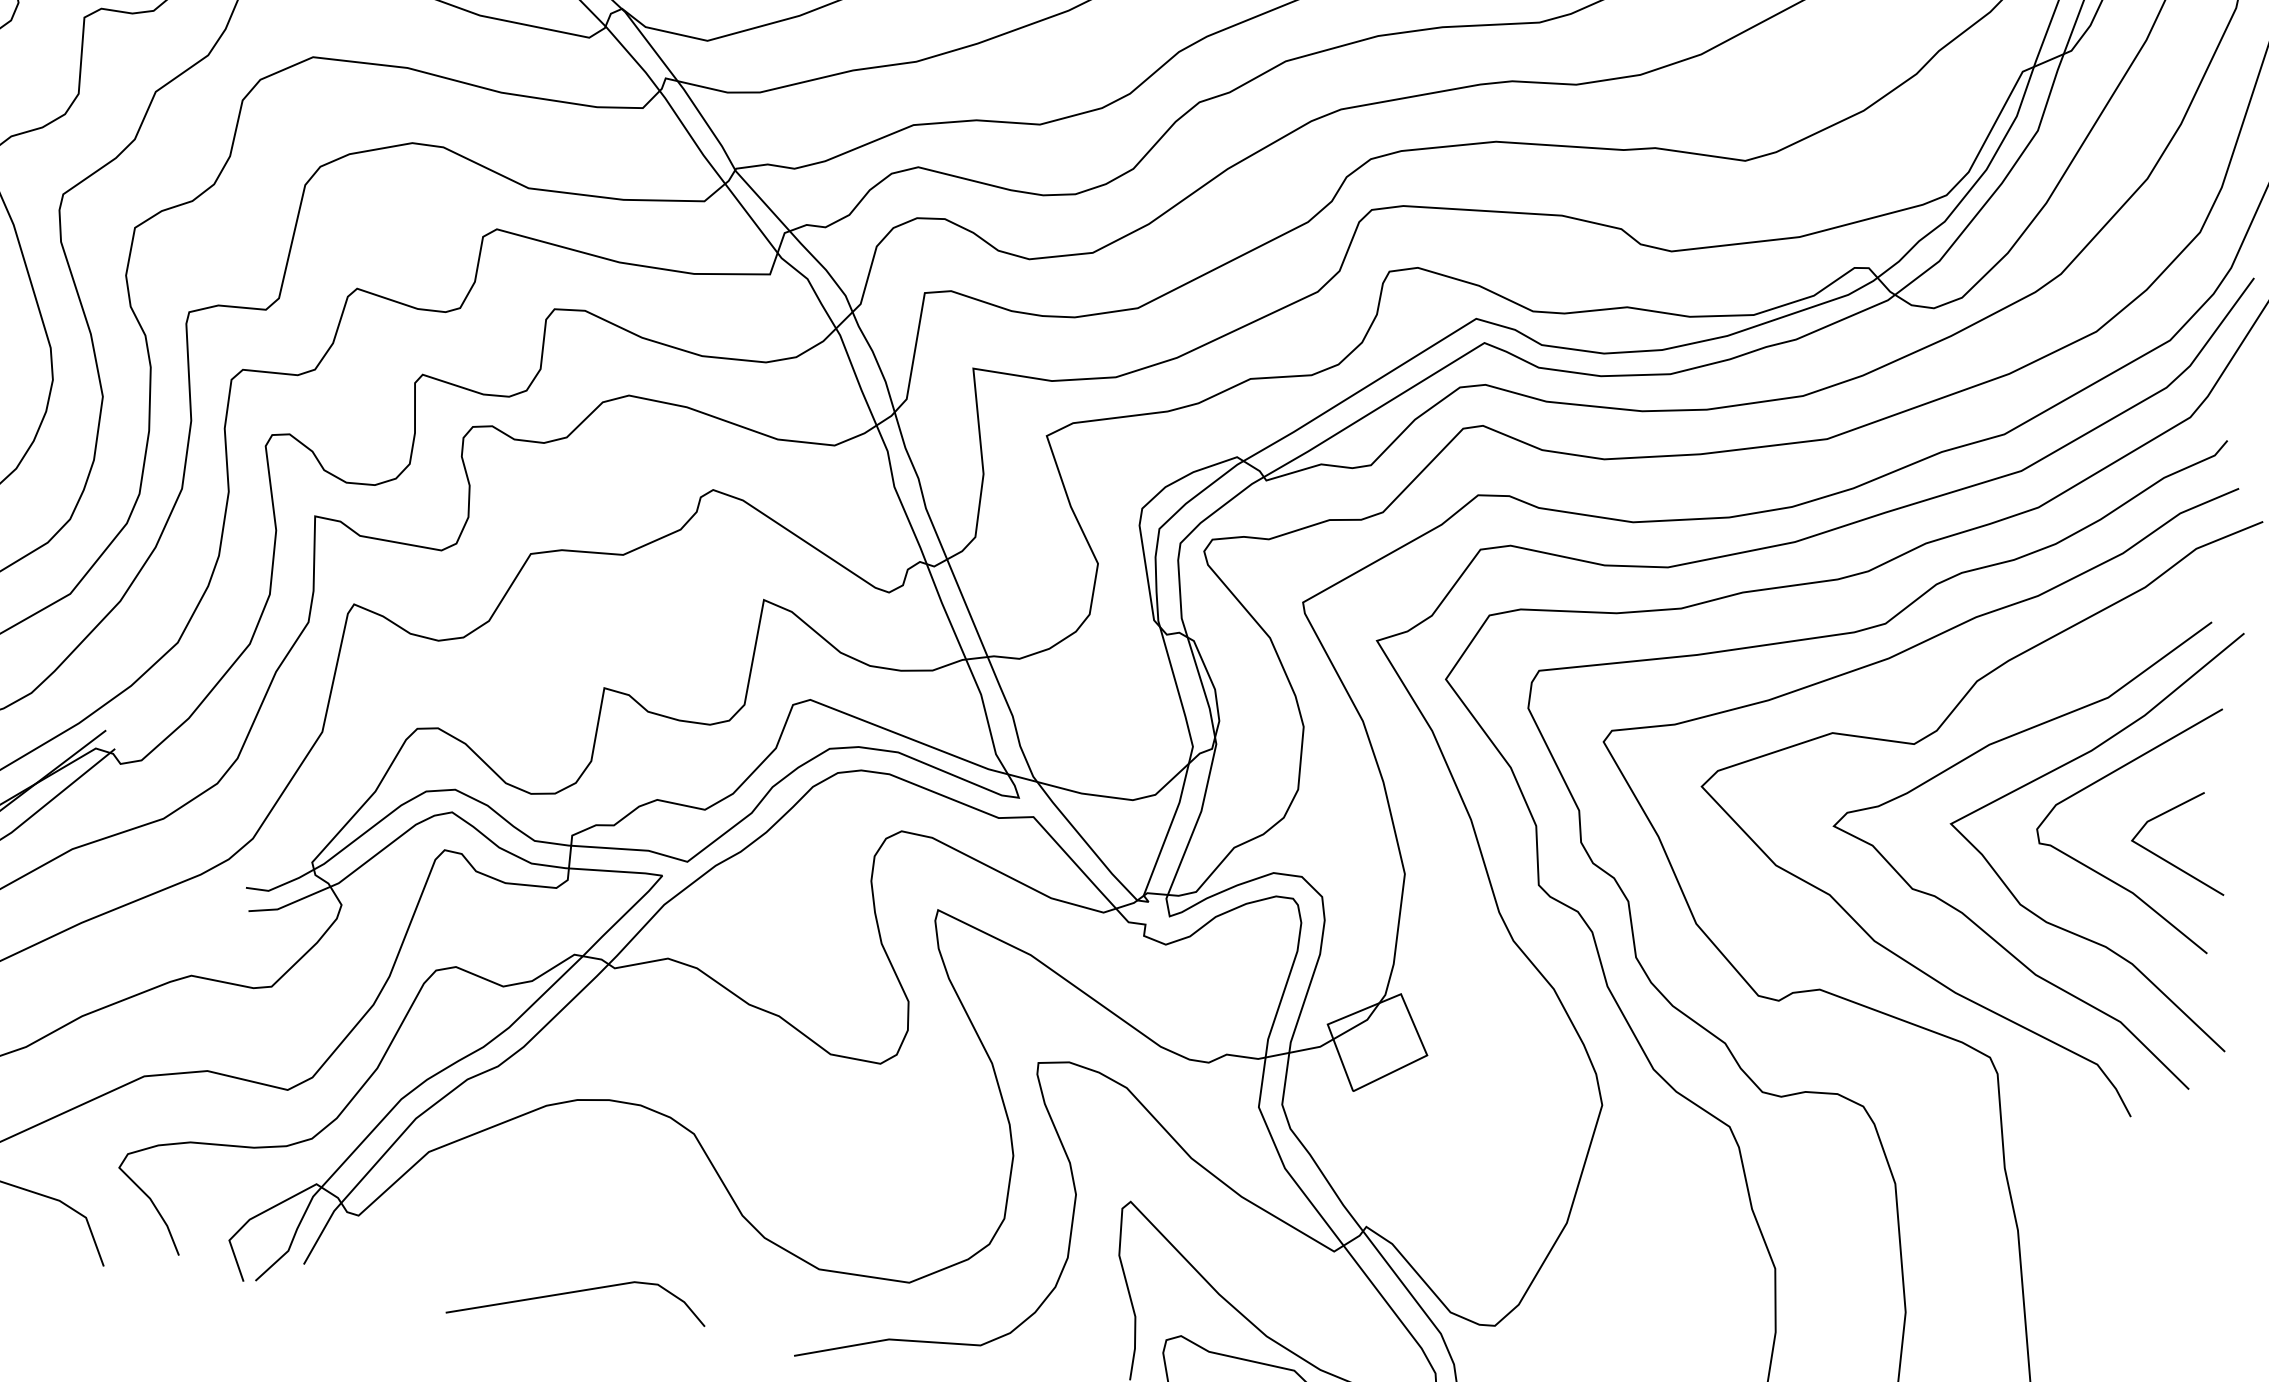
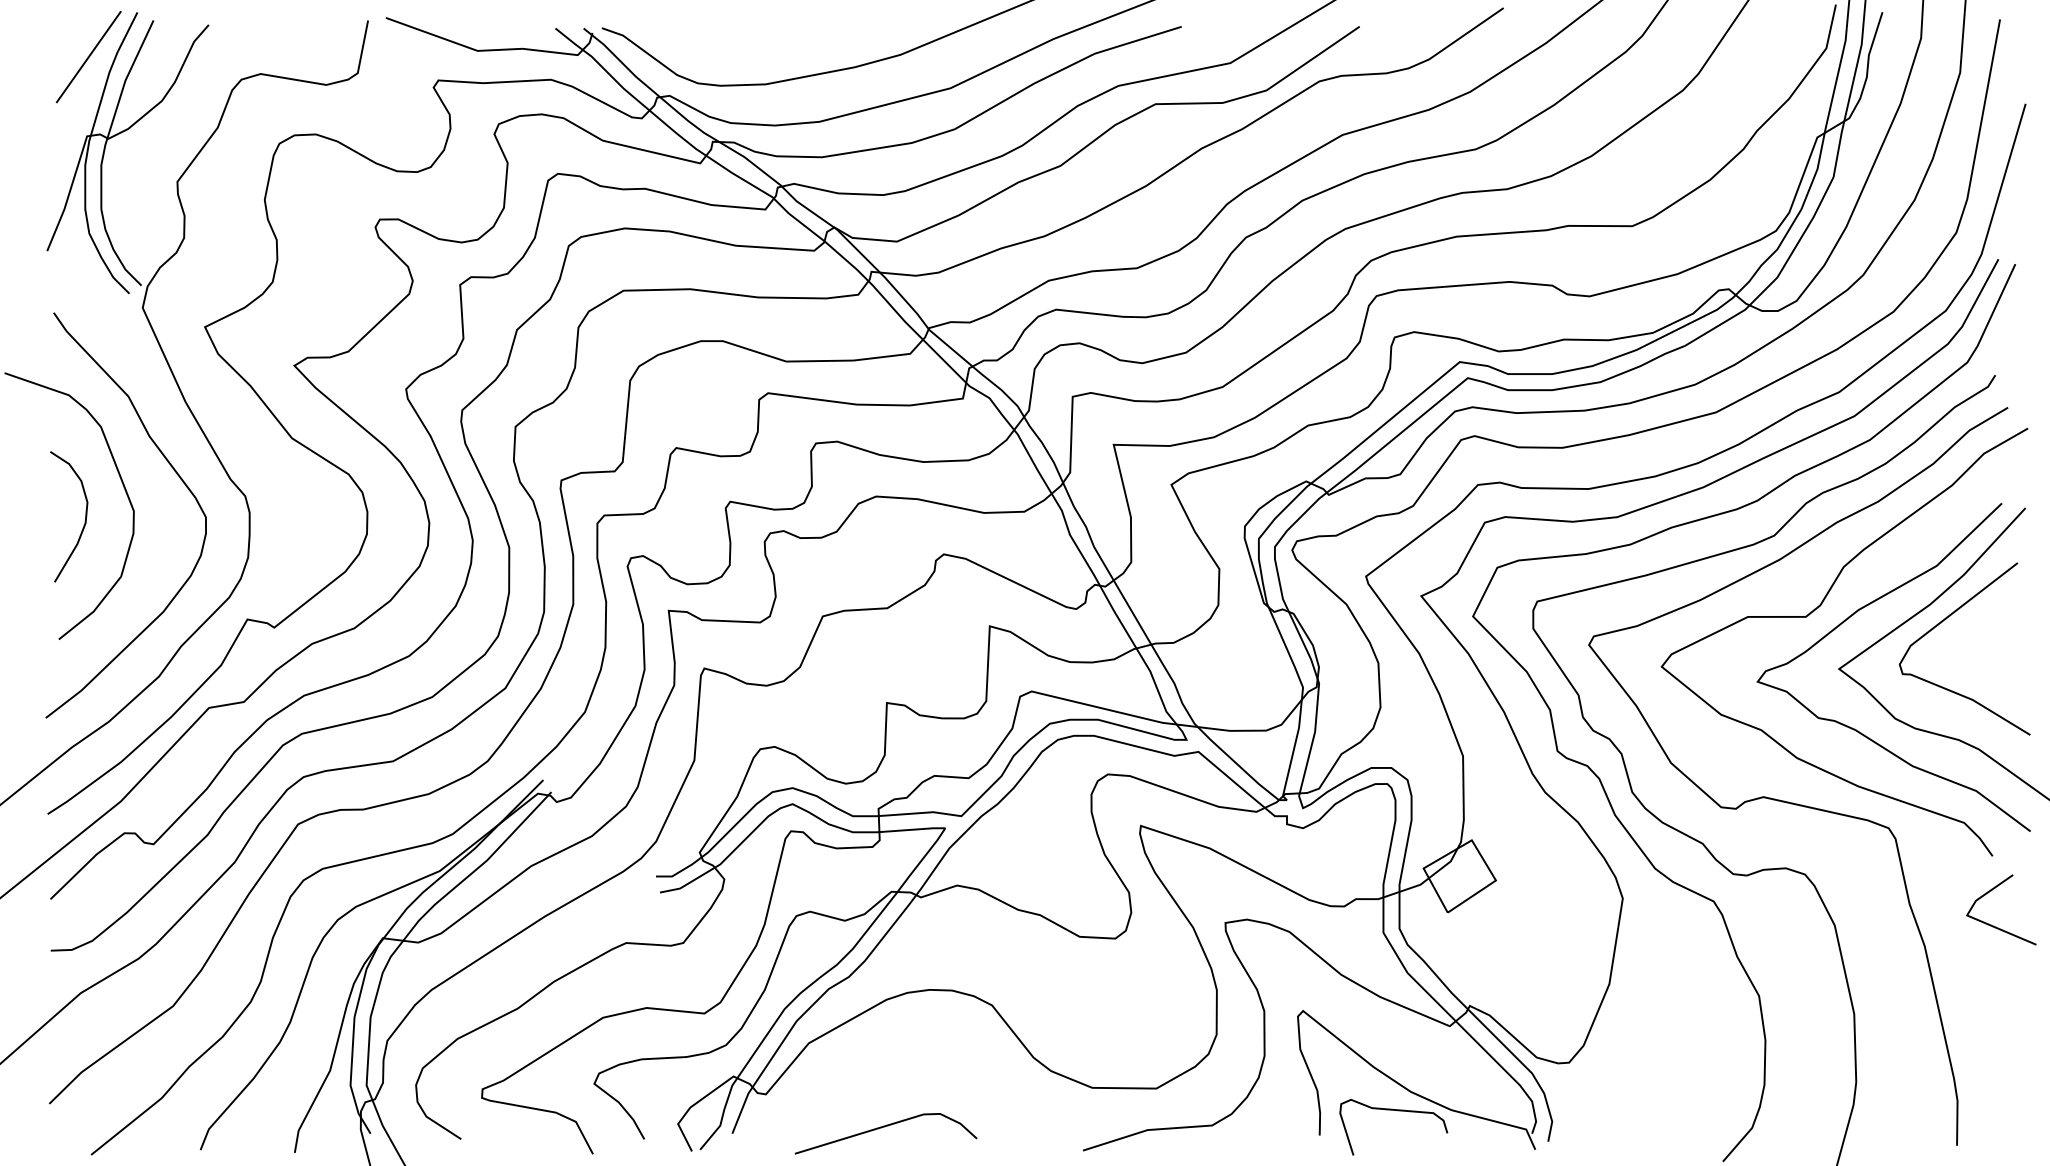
line: (2171, 861) -> (1996, 926), moved
line: (578, 1293) -> (885, 1127), moved

